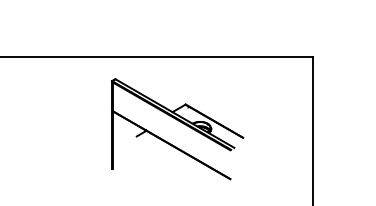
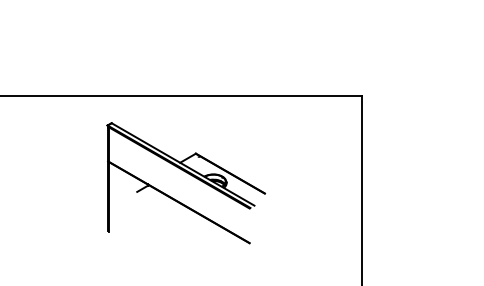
part: (181, 122) -> (190, 175), moved

